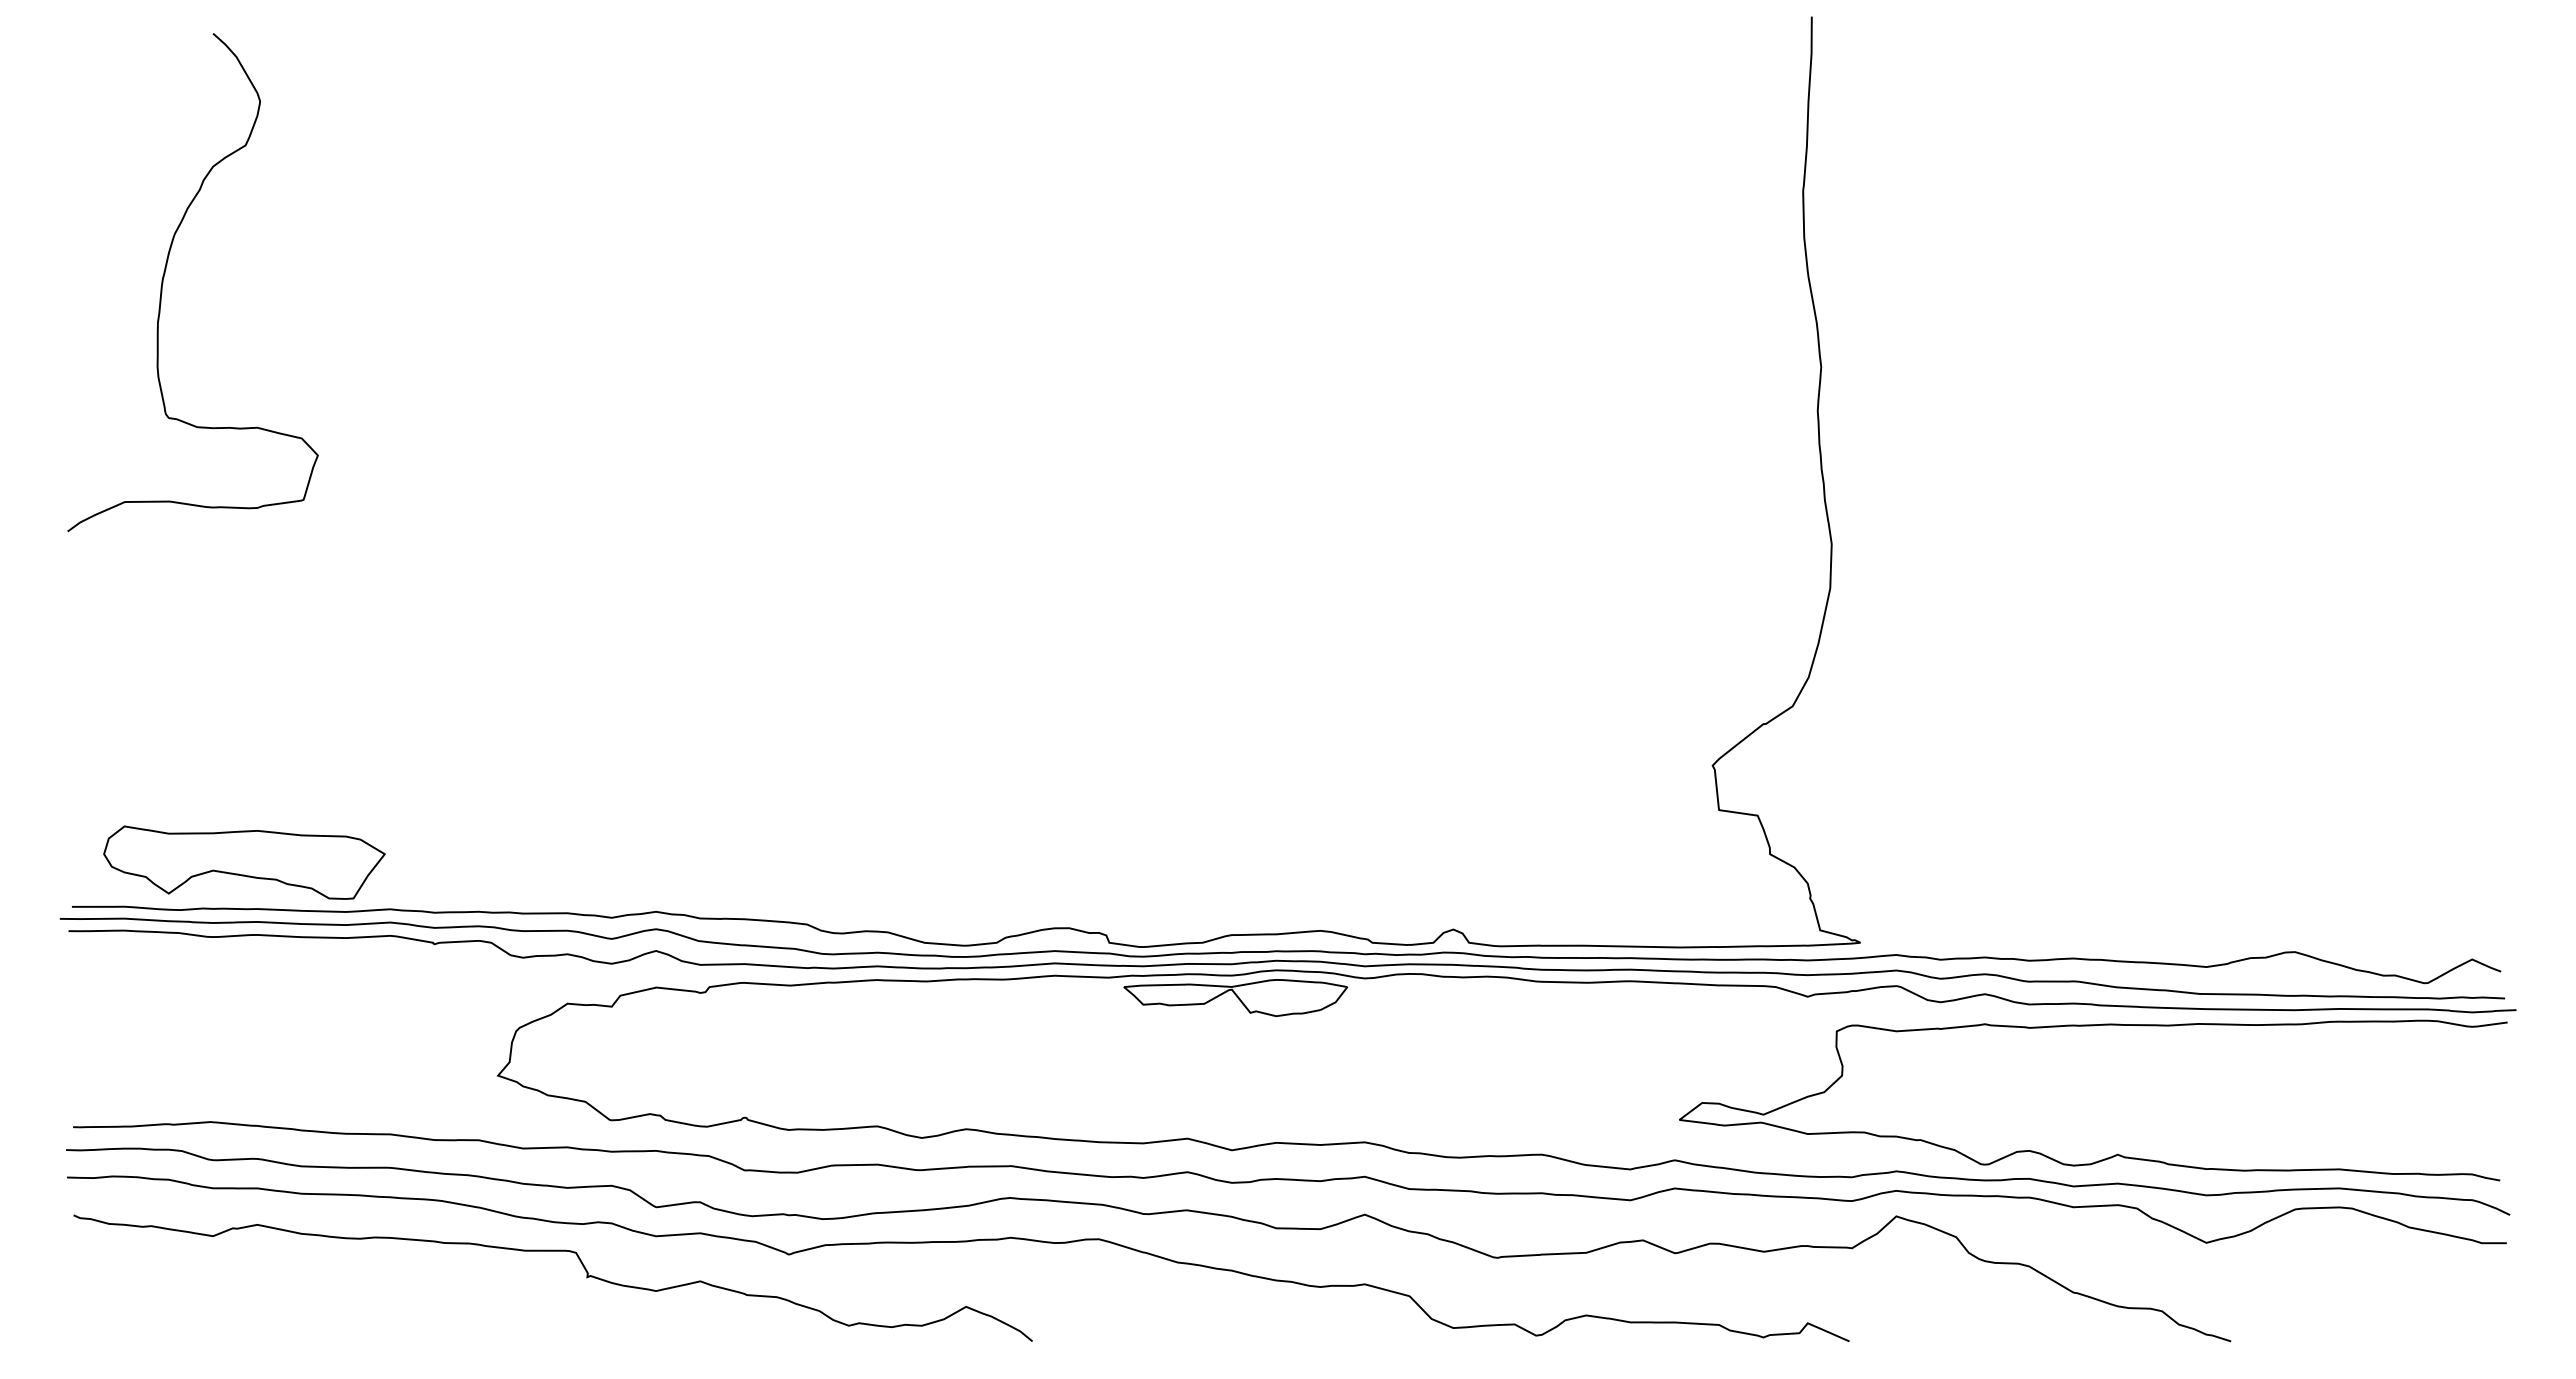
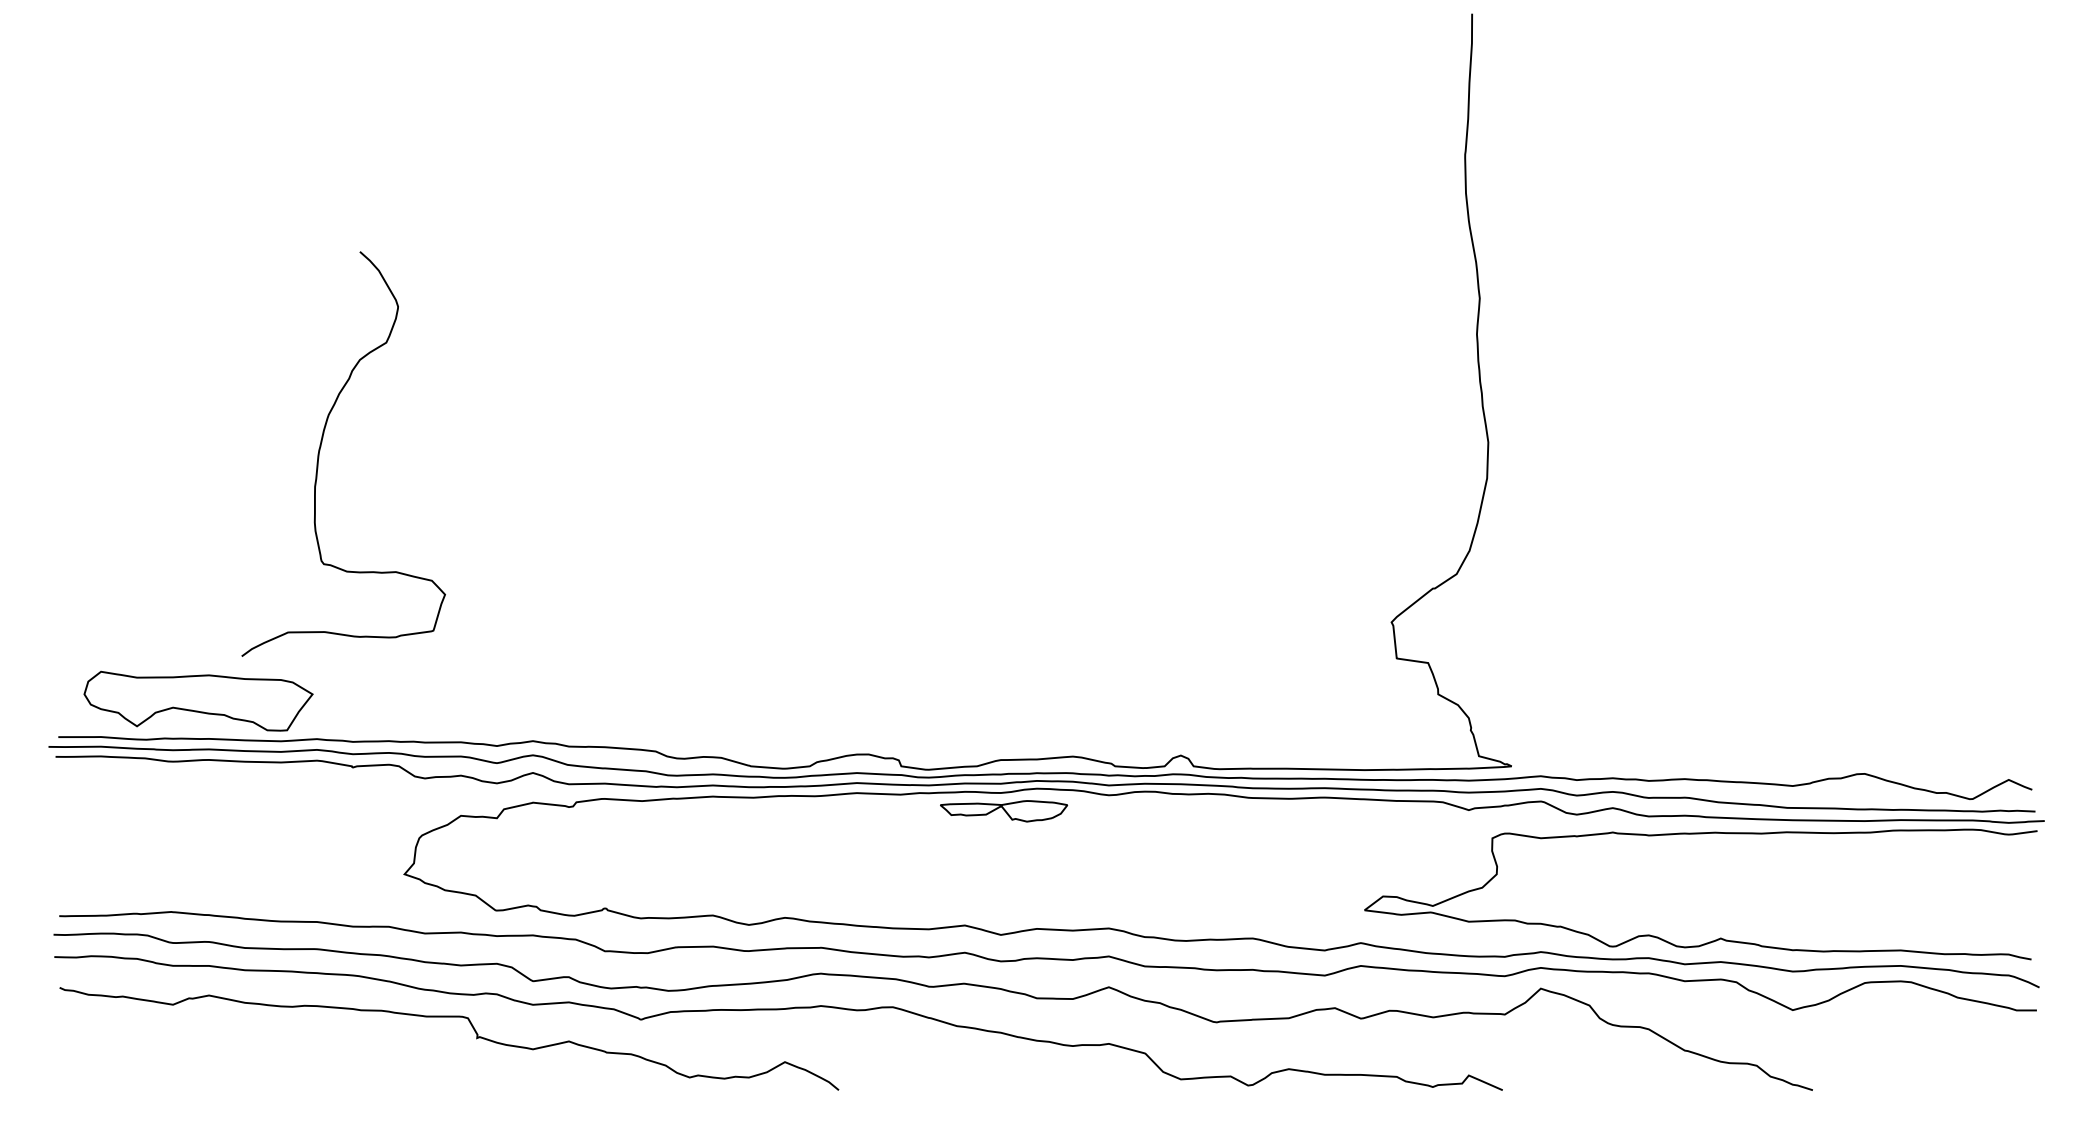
curve: (164, 277) -> (320, 449), moved
part: (1235, 998) -> (1003, 811), size x0.7

